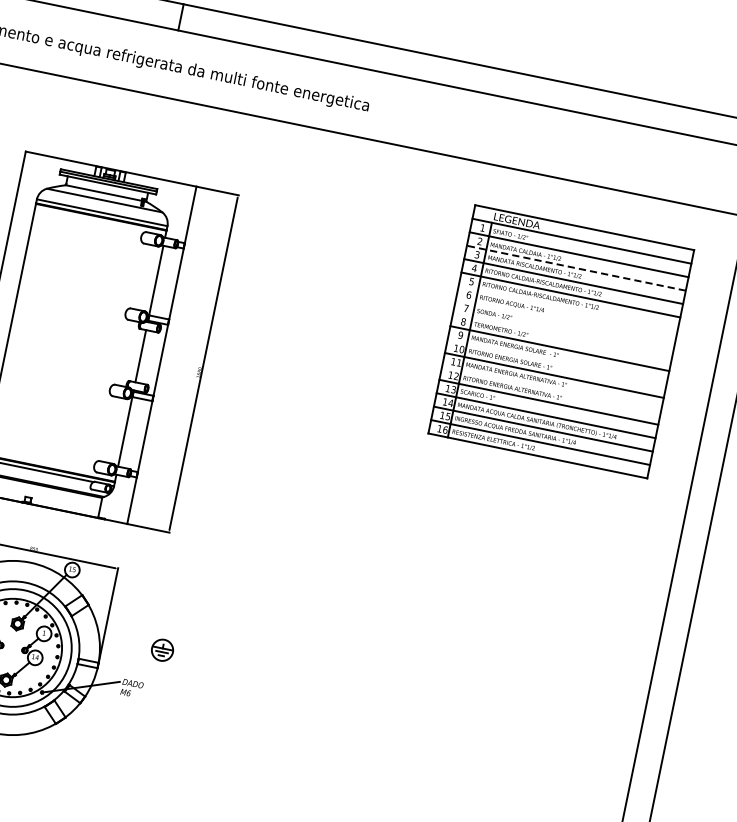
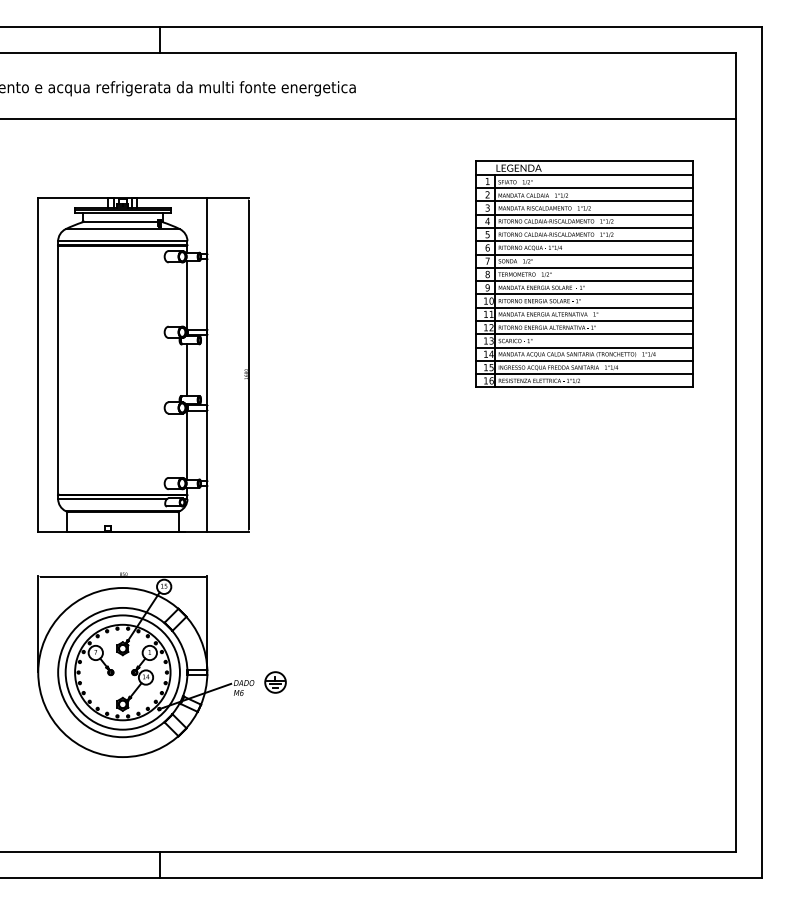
line: (576, 268) -> (584, 201), dashed -> solid
line: (568, 308) -> (584, 241), added
line: (565, 321) -> (584, 254), added
line: (562, 334) -> (584, 267), added
line: (557, 362) -> (584, 294), added
line: (551, 389) -> (584, 321), added
part: (162, 650) -> (275, 682), moved

